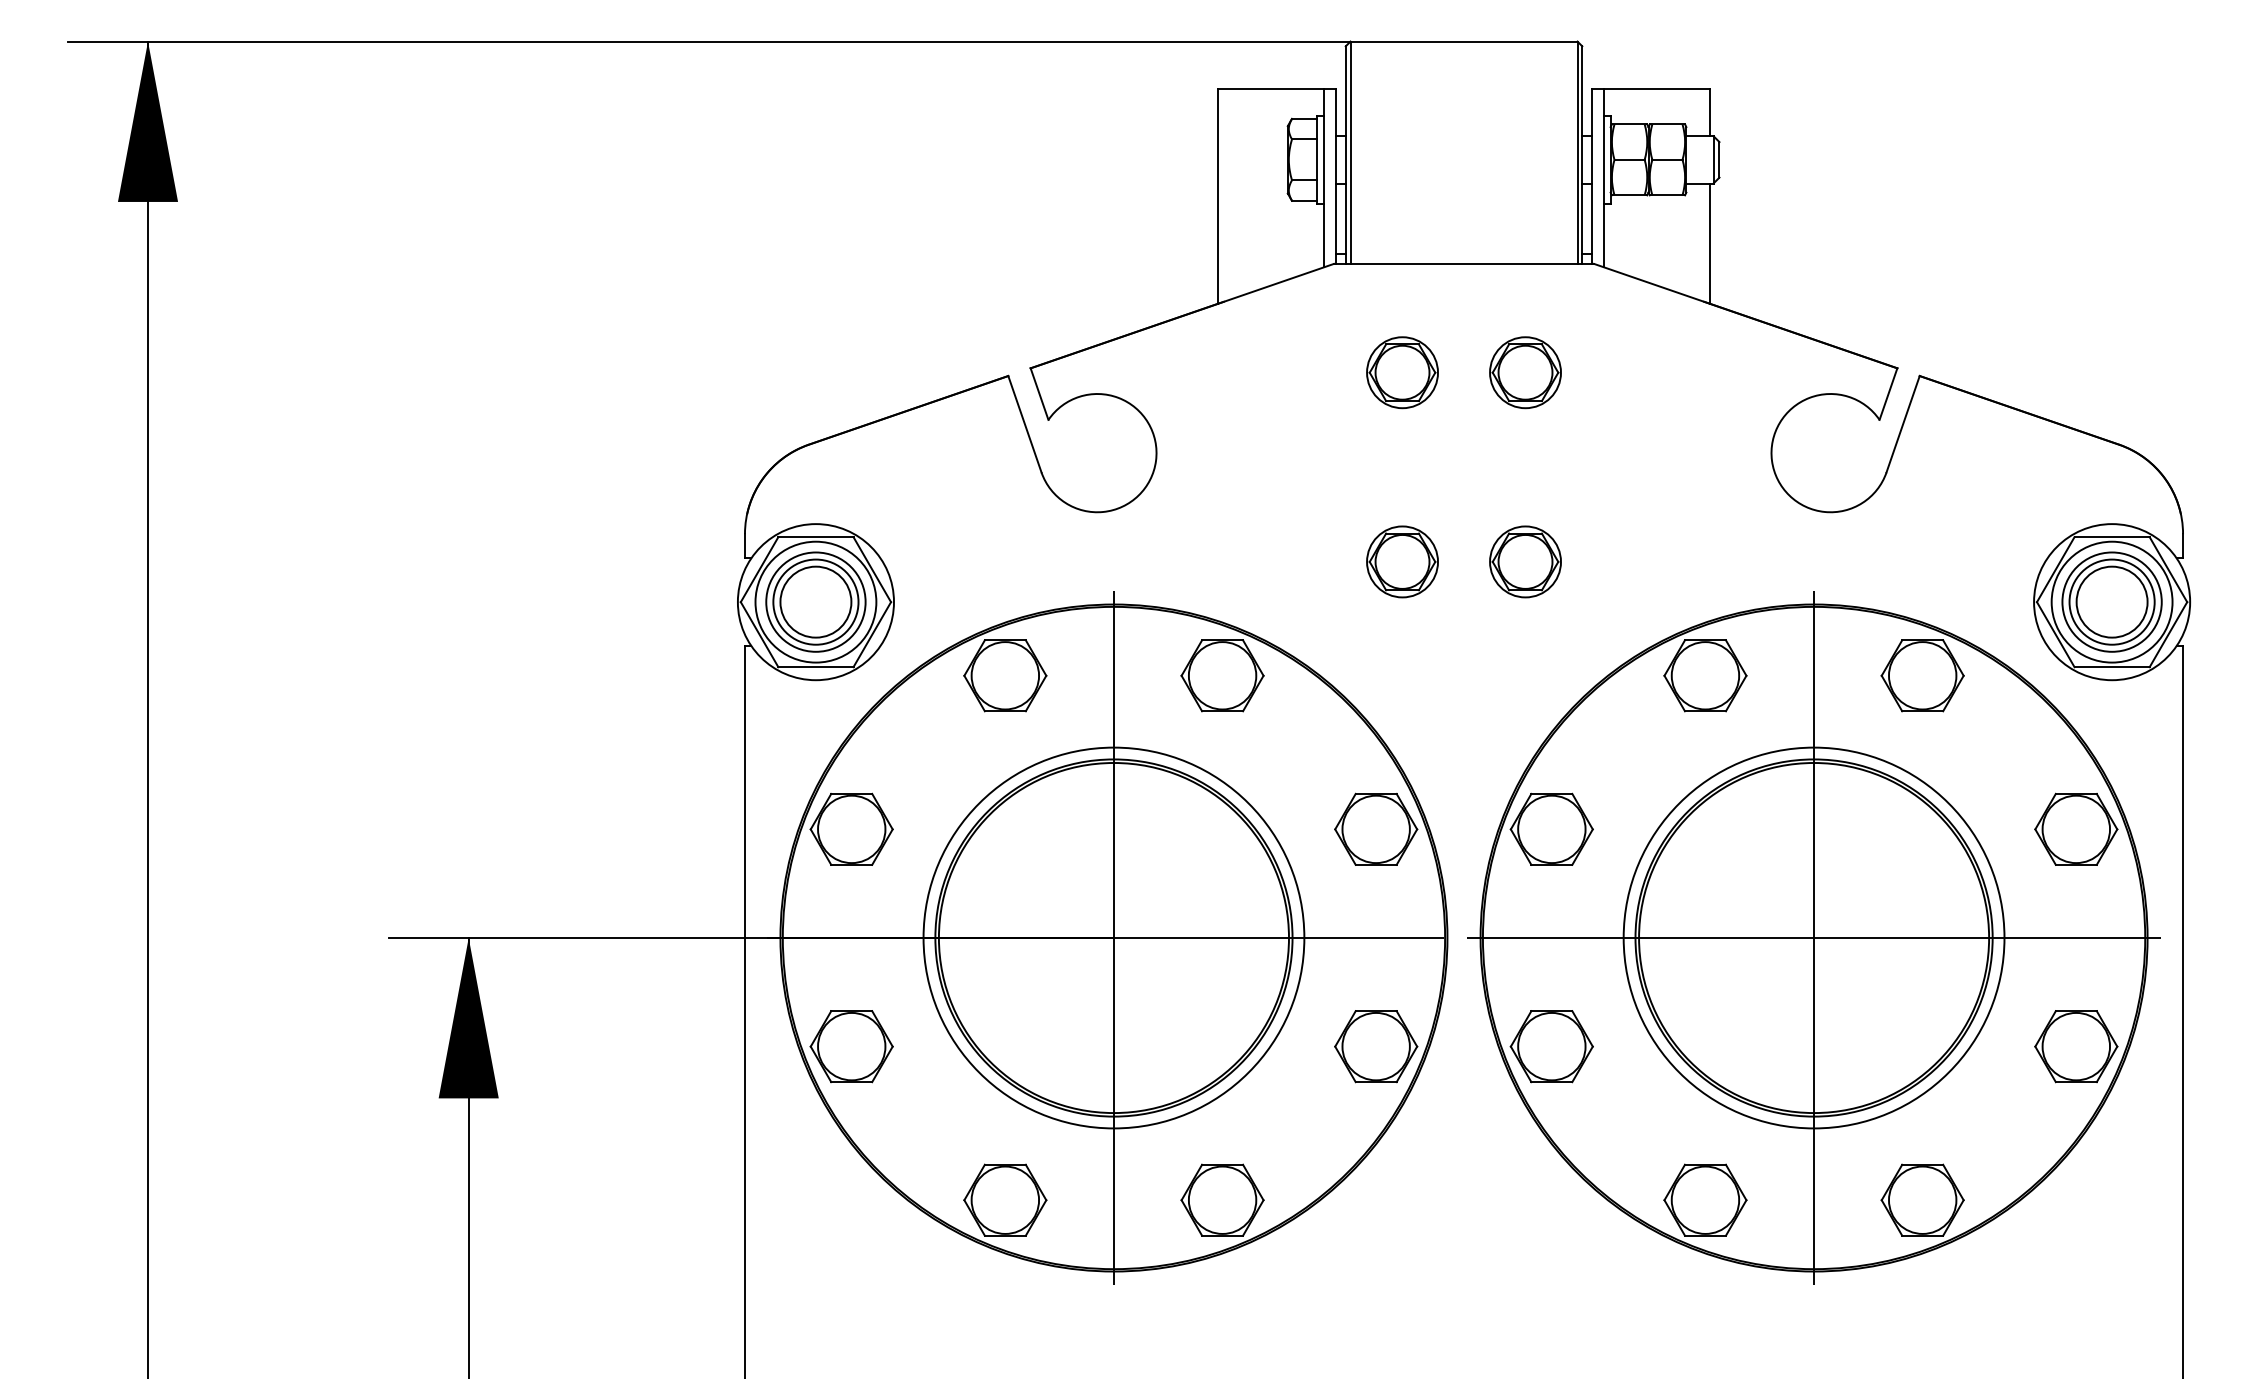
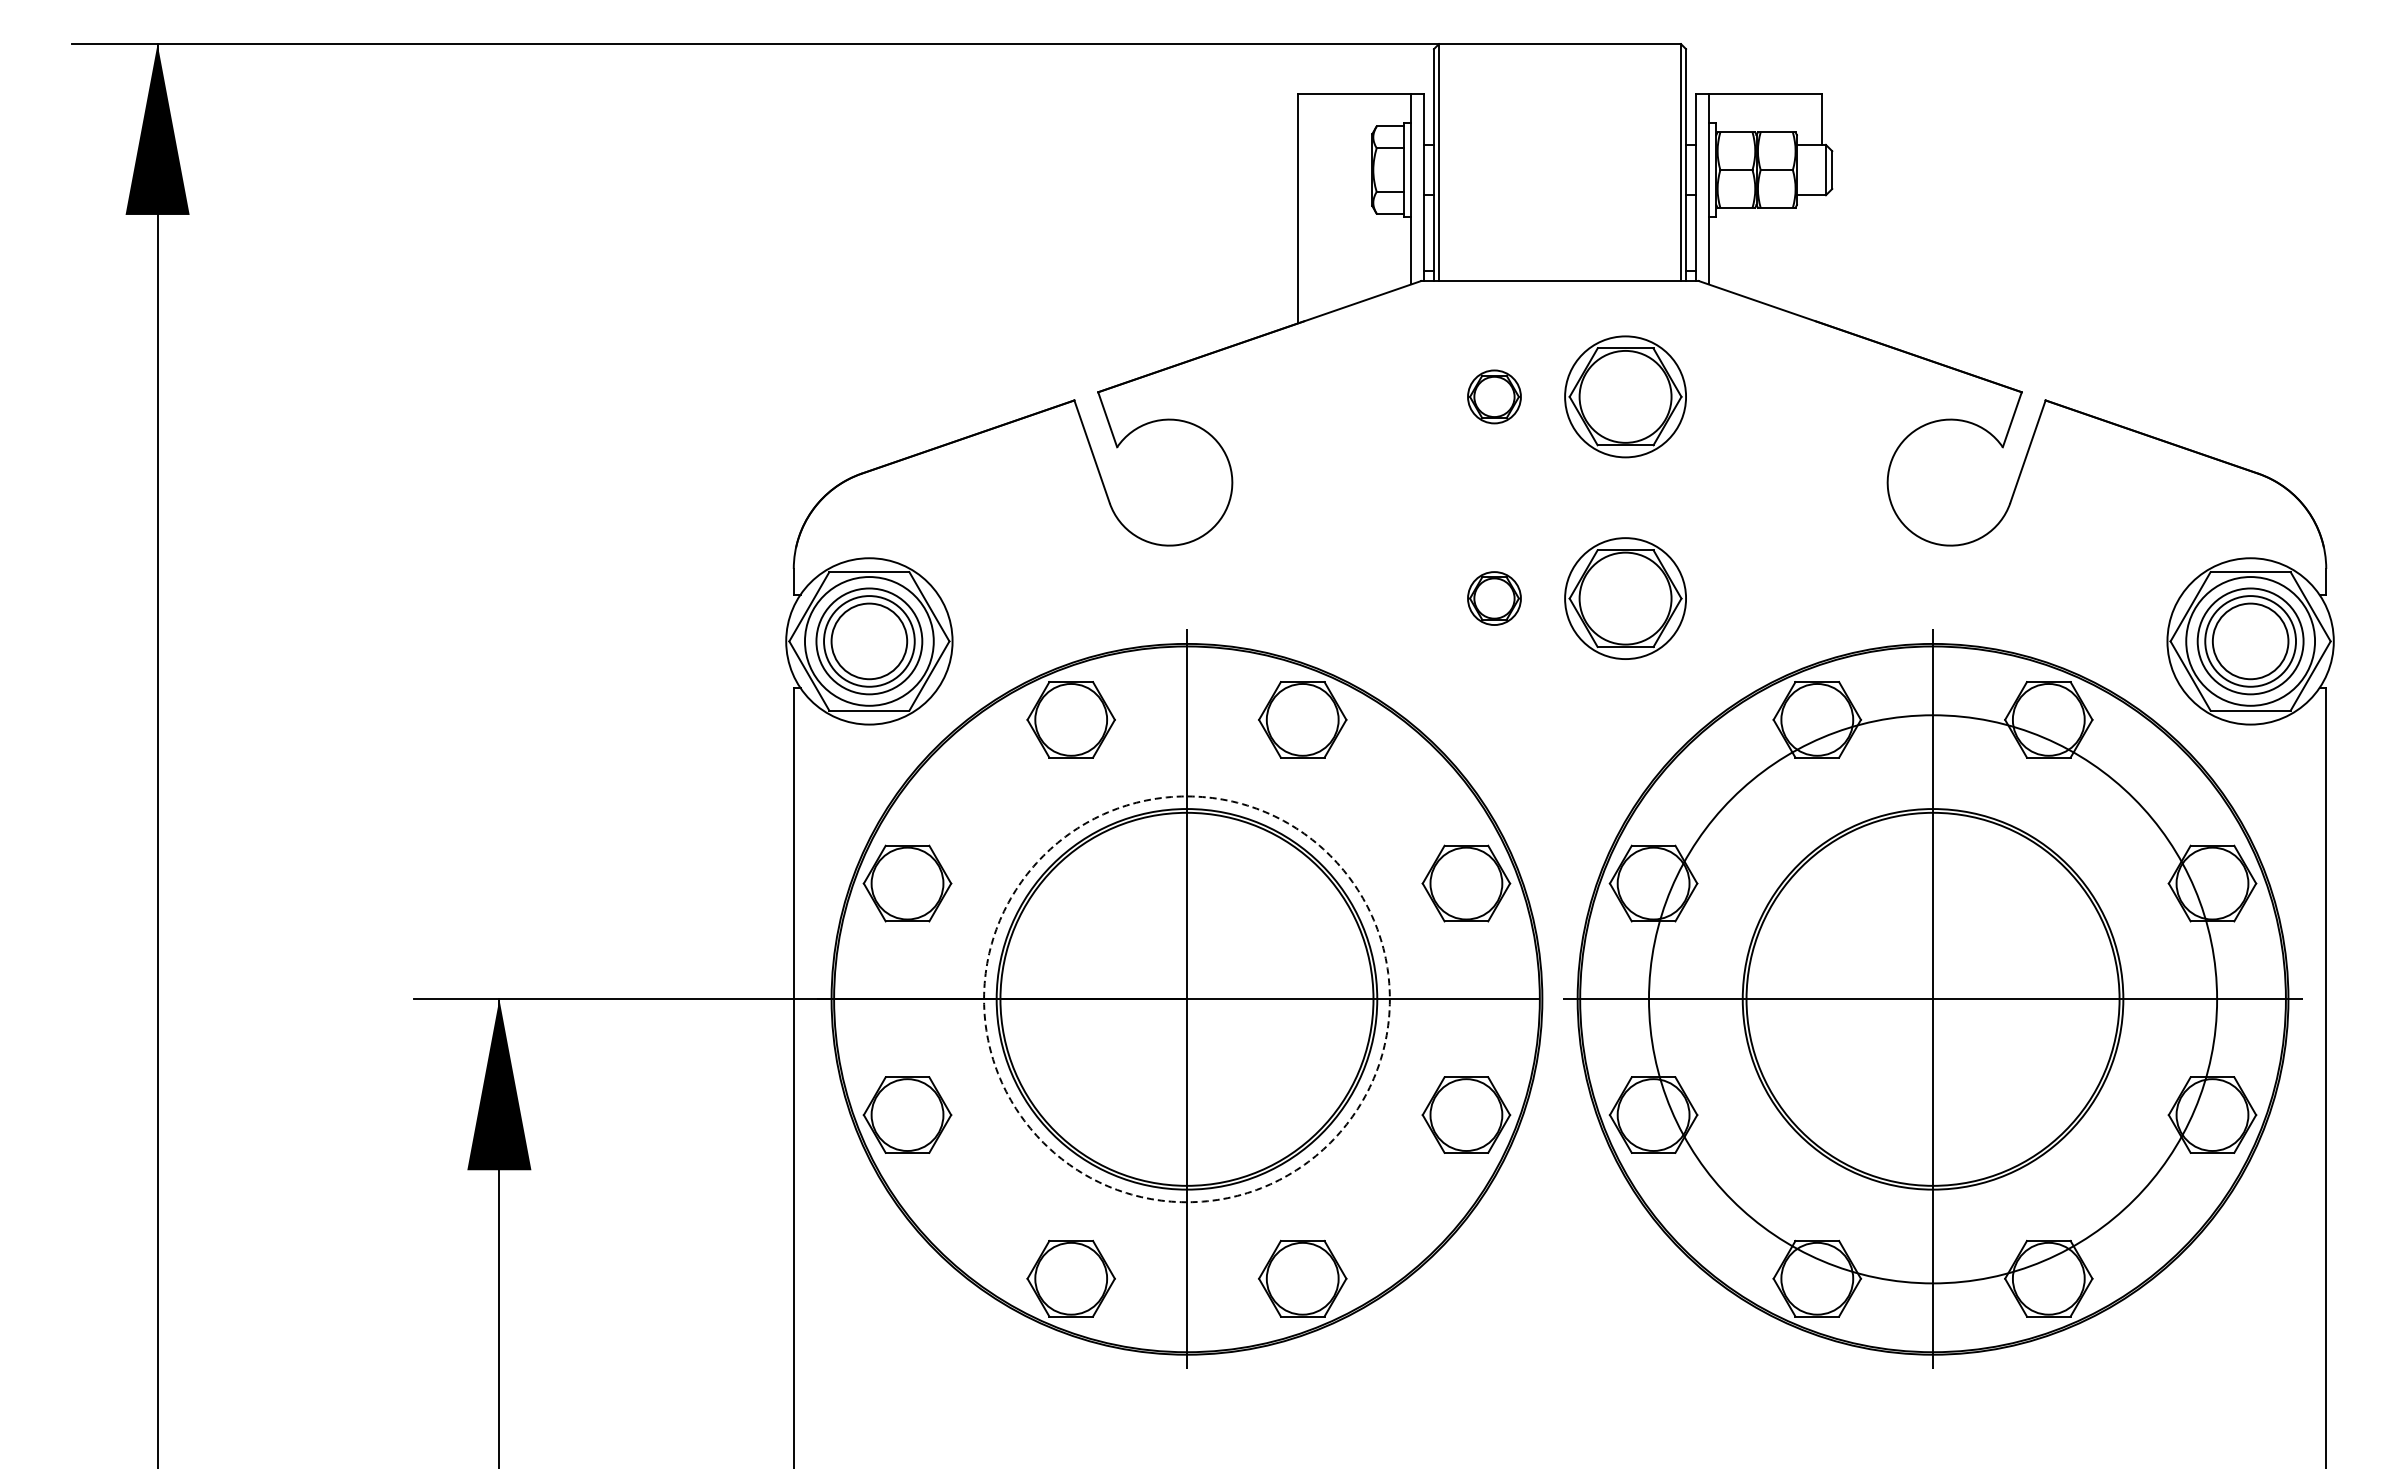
line: (1710, 243) -> (1822, 259), removed
part: (1402, 372) -> (1494, 396), size x0.7
part: (1525, 372) -> (1625, 396), size x1.6
part: (1402, 561) -> (1494, 598), size x0.7
part: (1525, 561) -> (1625, 598), size x1.6
circle: (1113, 938) -> (1186, 999), solid -> dashed
circle: (1813, 938) -> (1932, 999), size x1.4

